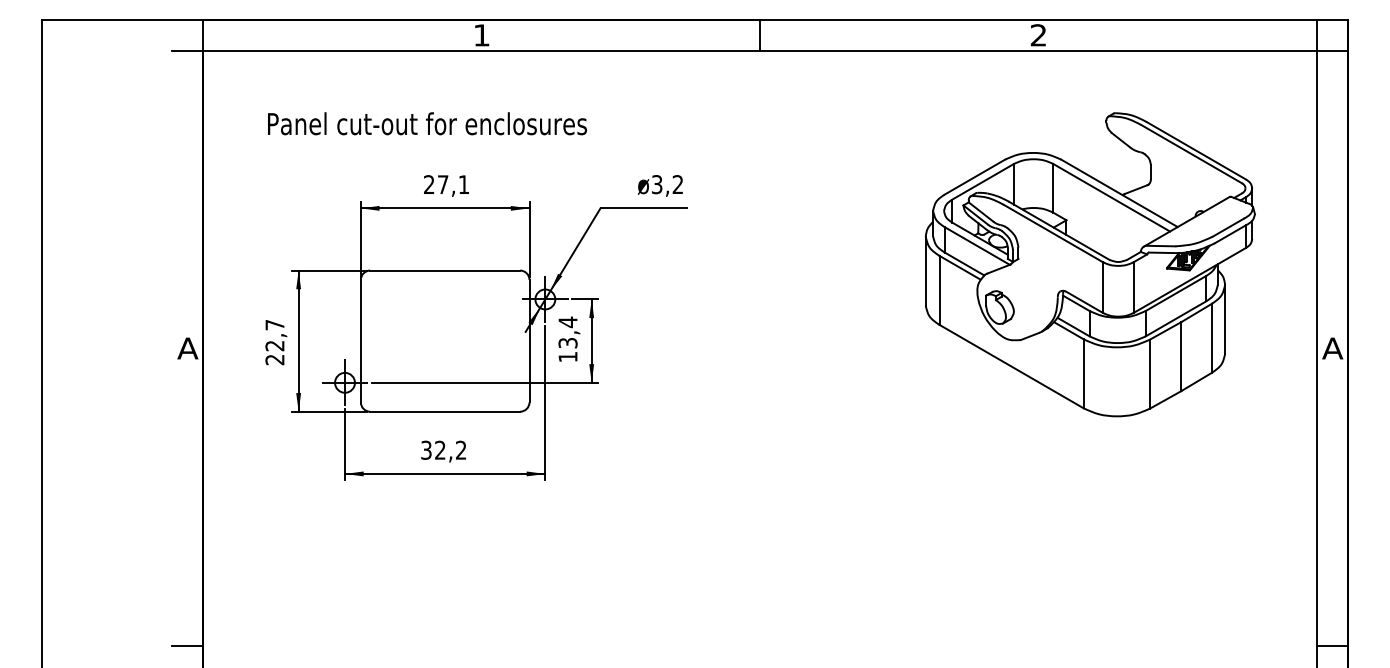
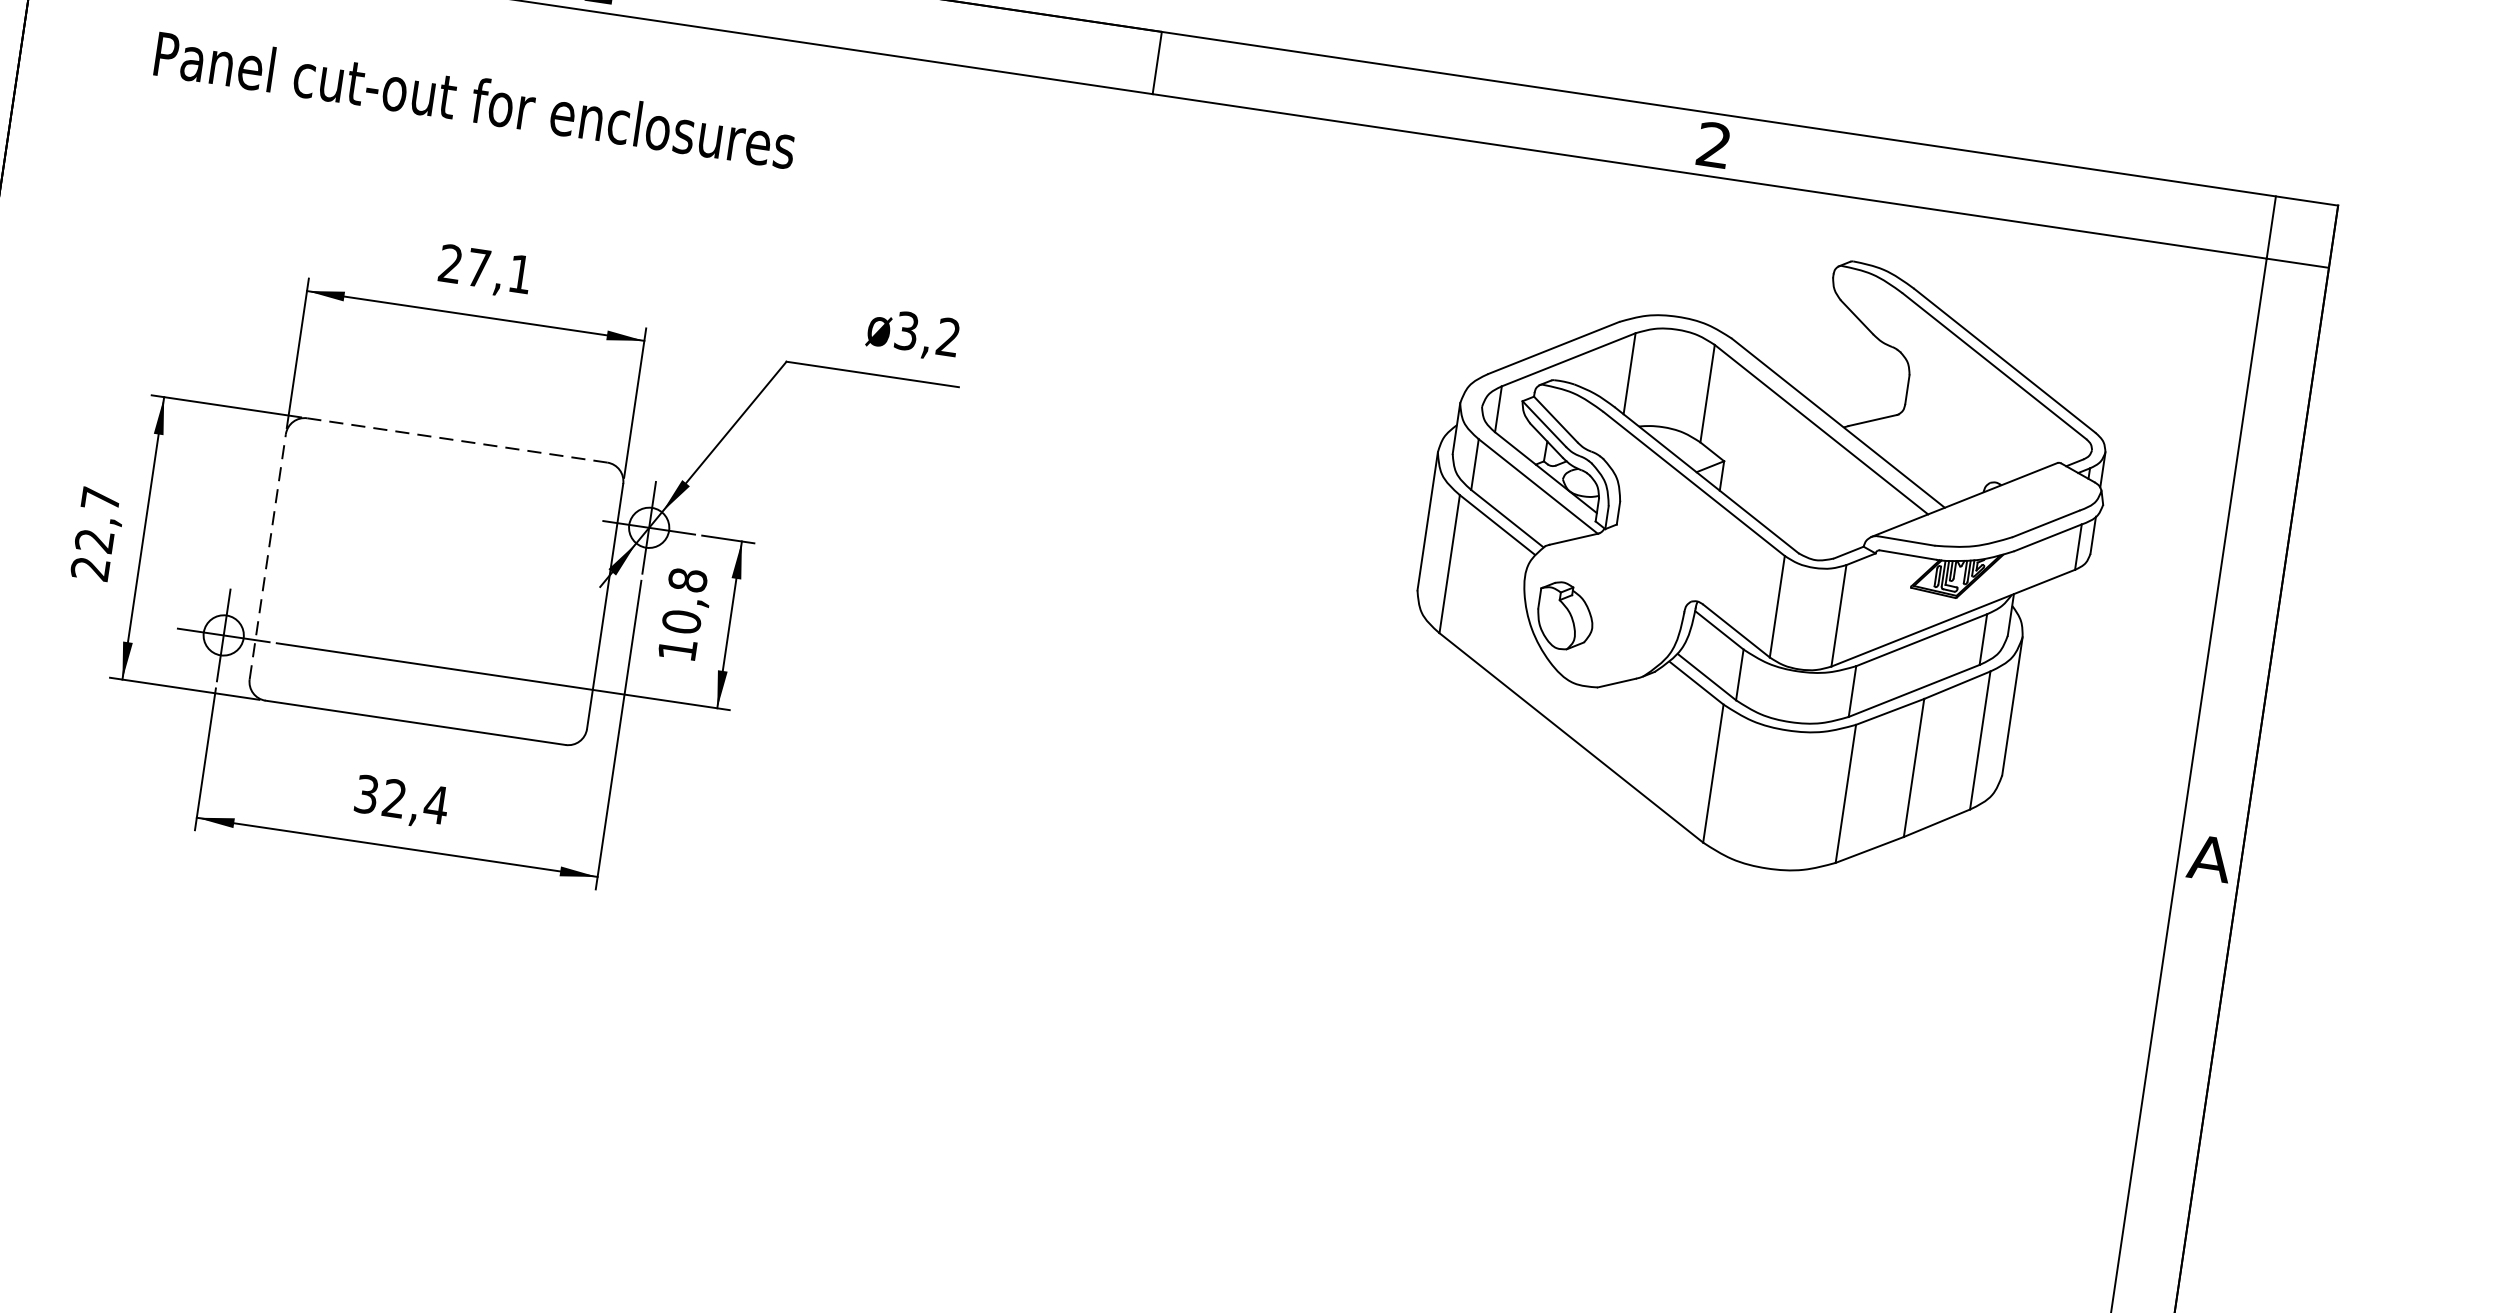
text: (427, 123) -> (475, 99), moved
part: (1089, 264) -> (1757, 556), moved
line: (445, 270) -> (457, 440), solid -> dashed
text: (567, 332) -> (683, 600), 13,4 -> 10,8
line: (360, 340) -> (267, 555), solid -> dashed
text: (460, 449) -> (435, 802), 32,2 -> 32,4

